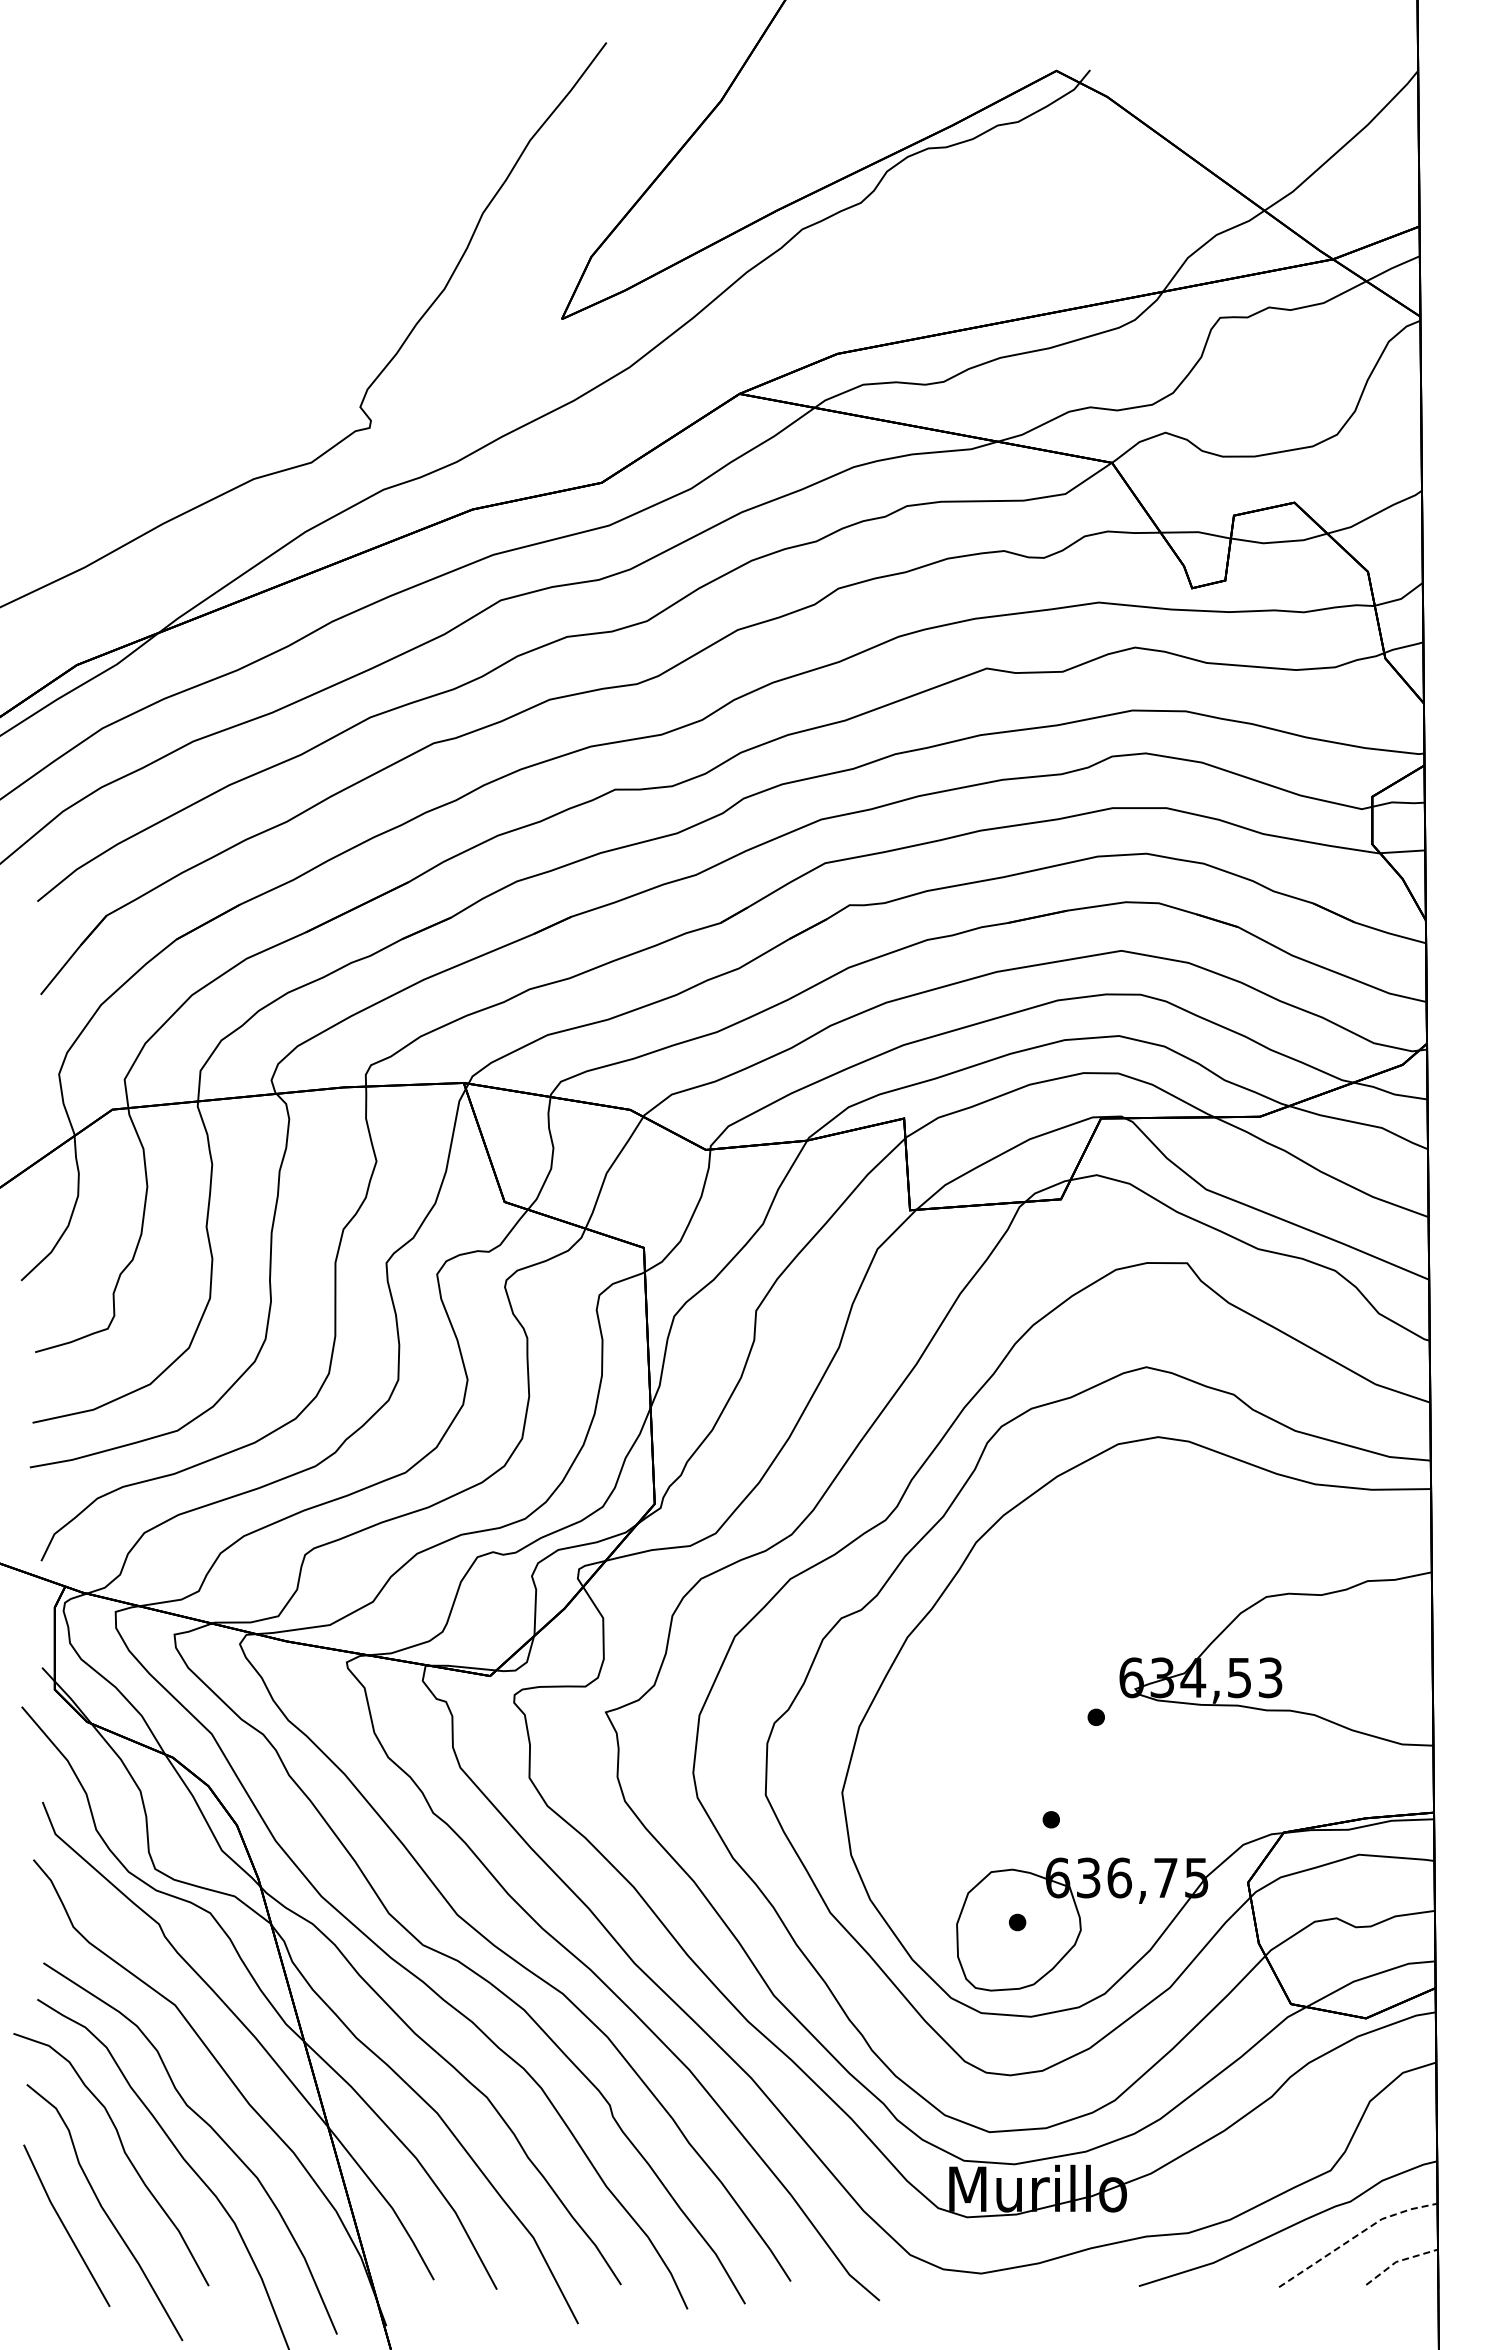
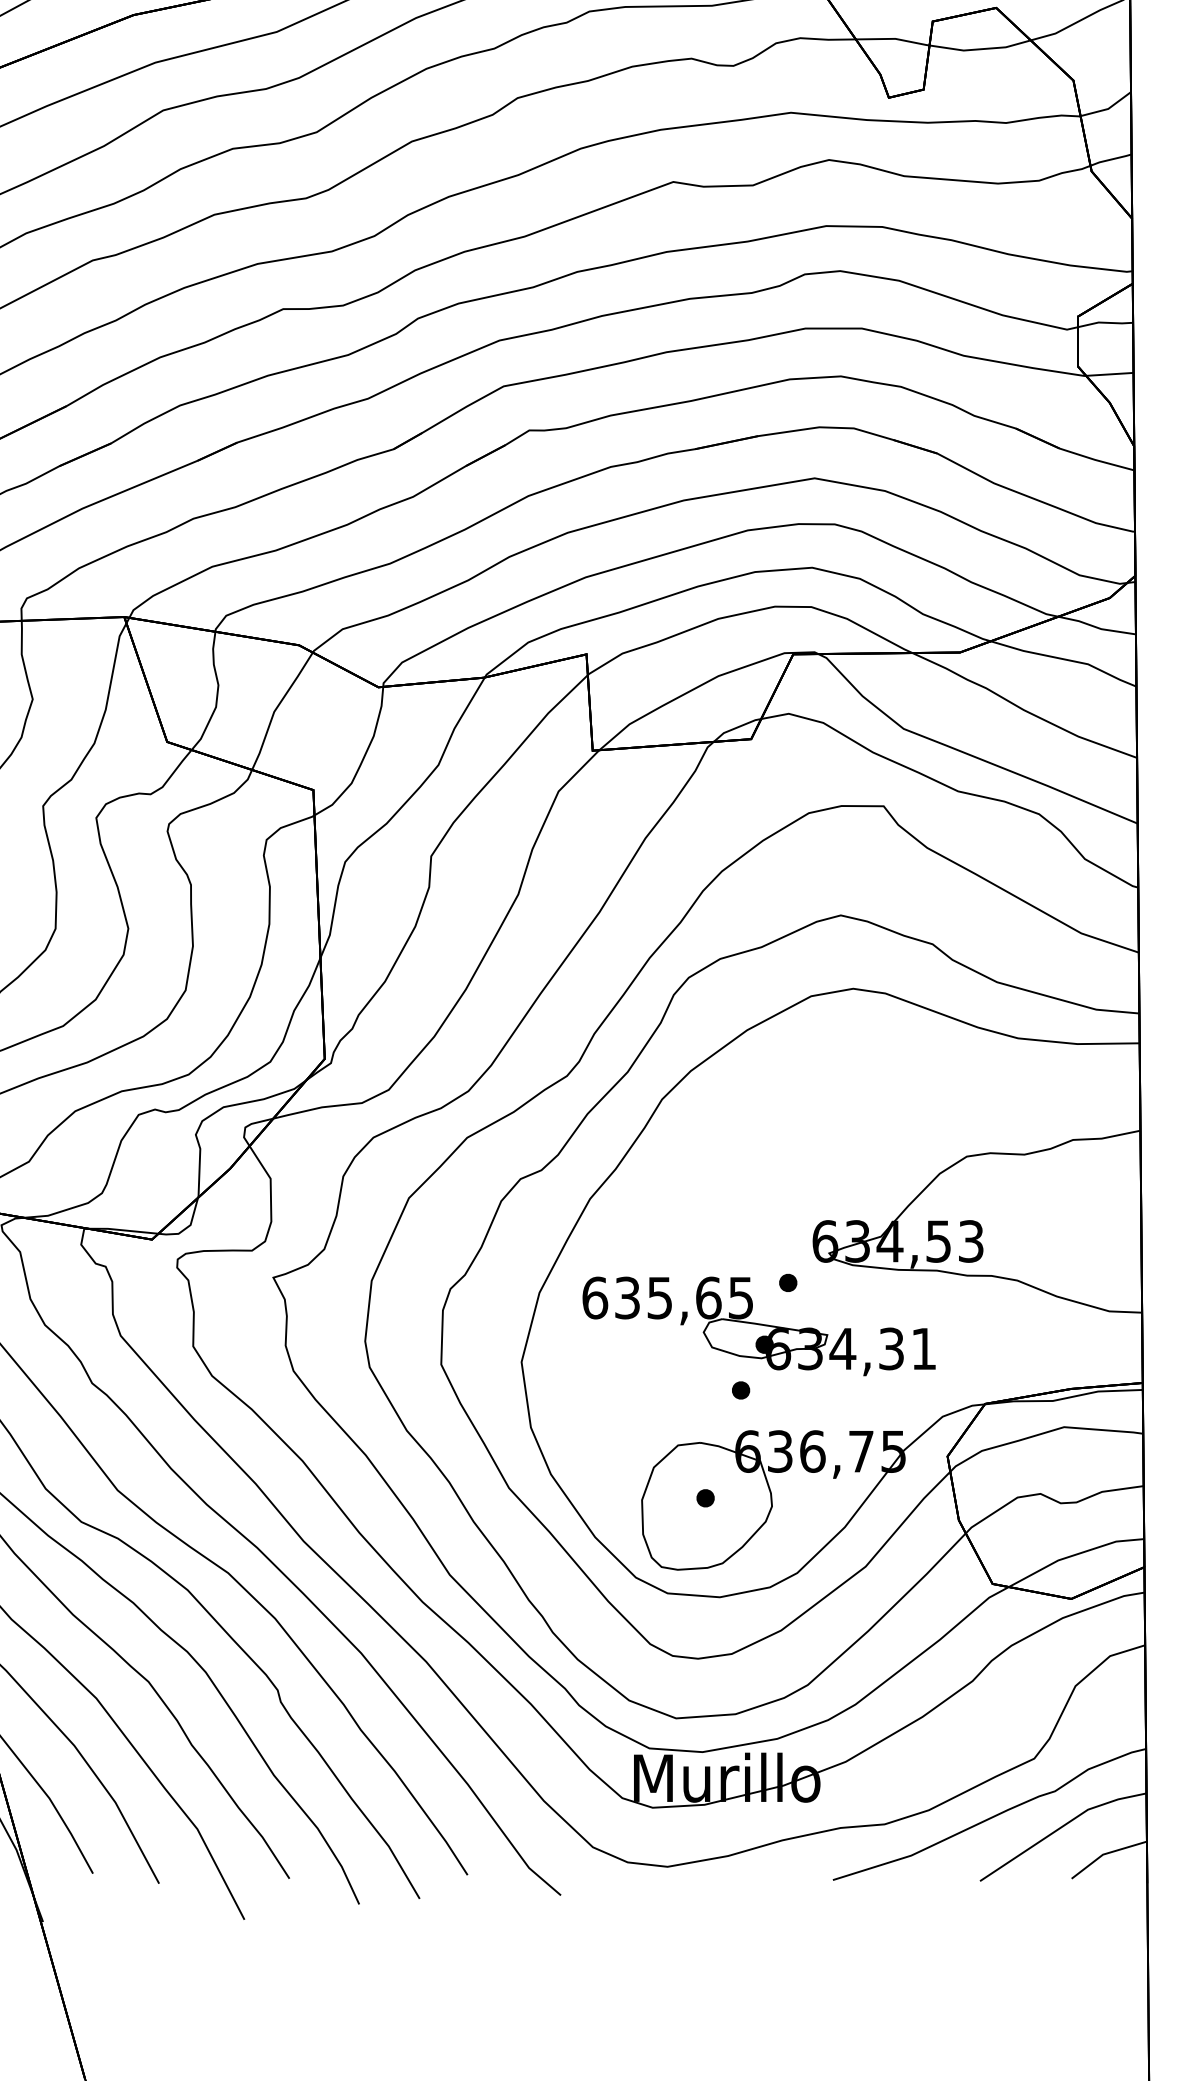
part: (1068, 1758) -> (759, 1326), added
line: (1356, 2236) -> (1061, 1827), dashed -> solid
line: (1399, 2261) -> (1106, 1854), dashed -> solid

